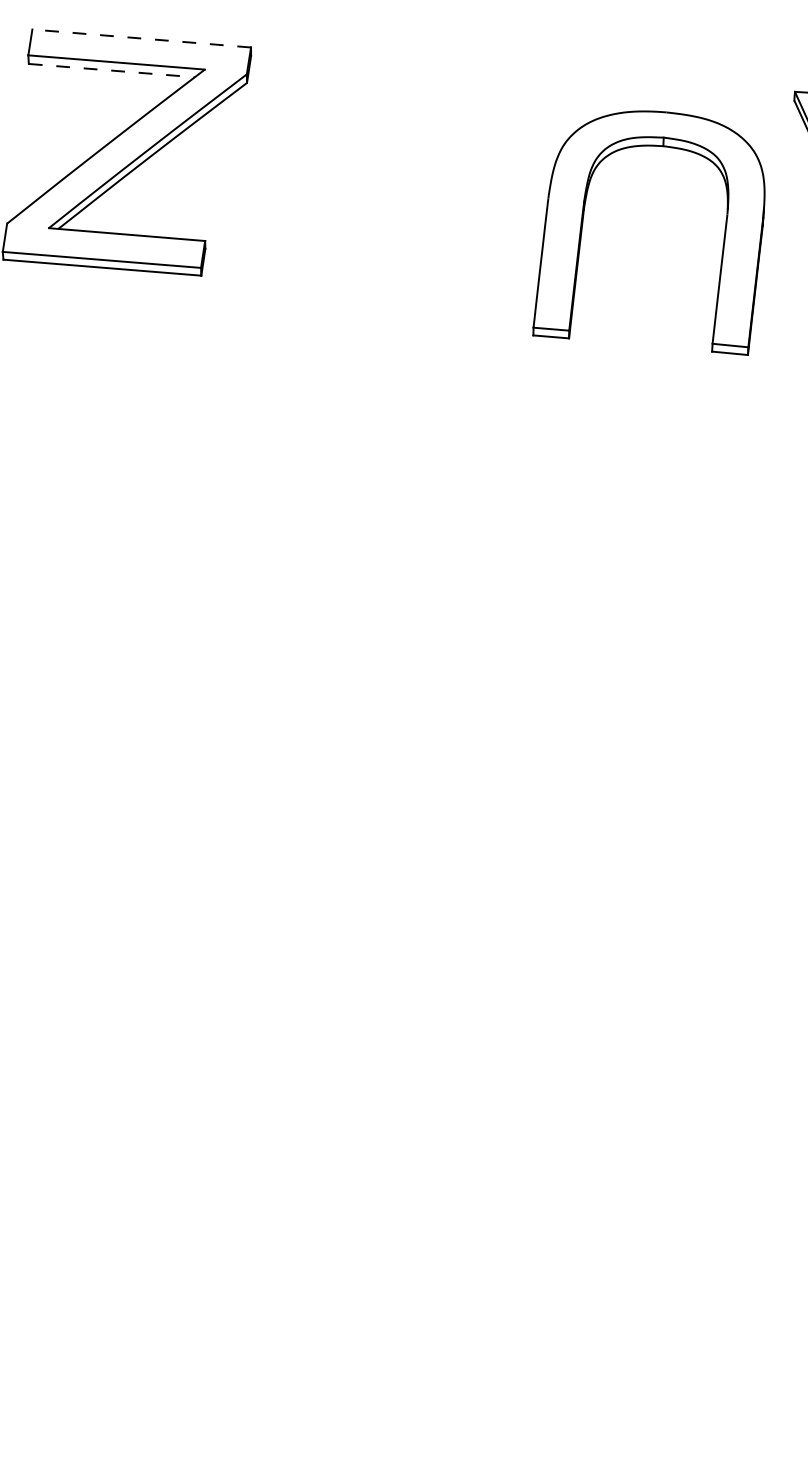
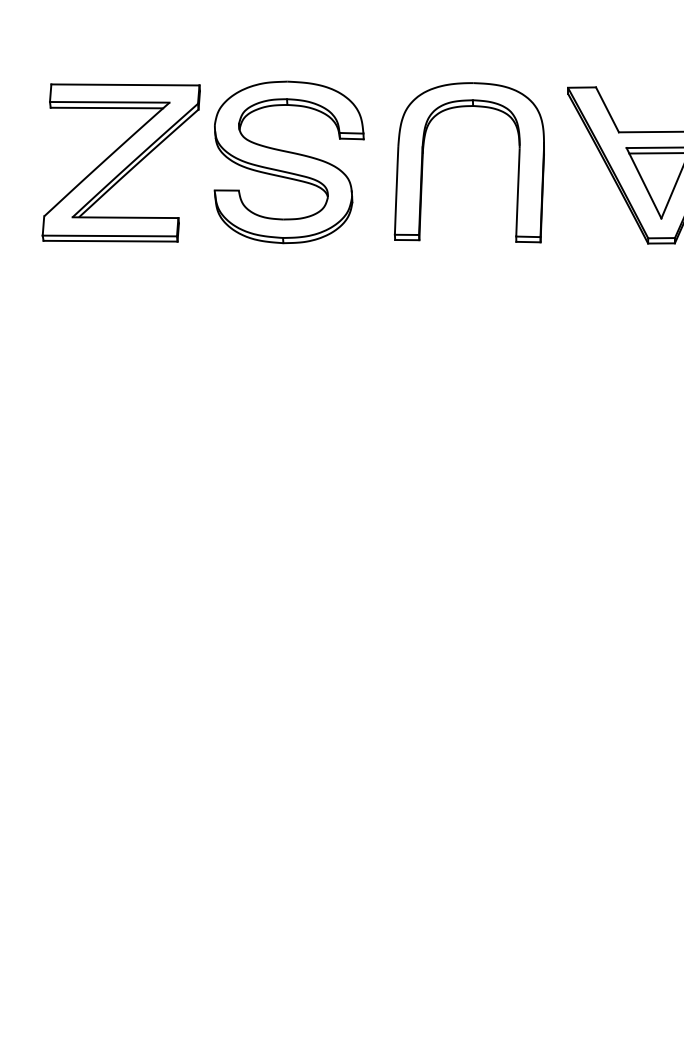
line: (140, 37) -> (124, 84), dashed -> solid
line: (112, 71) -> (107, 108), dashed -> solid
part: (373, 171) -> (288, 162), added
part: (583, 224) -> (423, 162), moved

